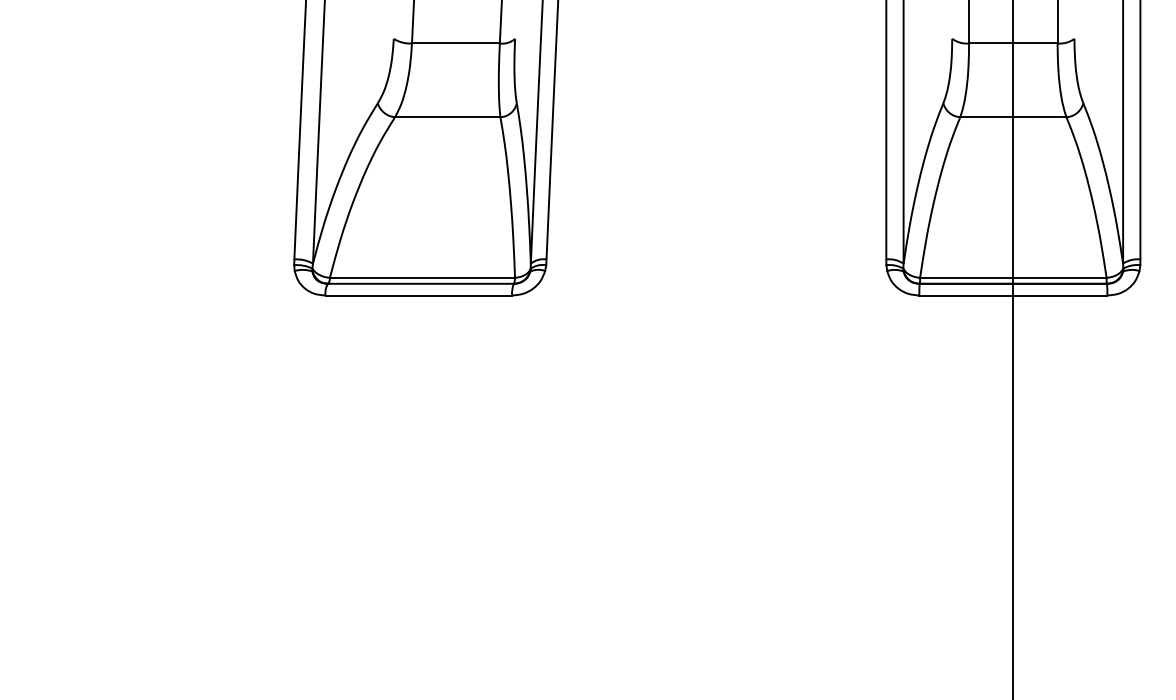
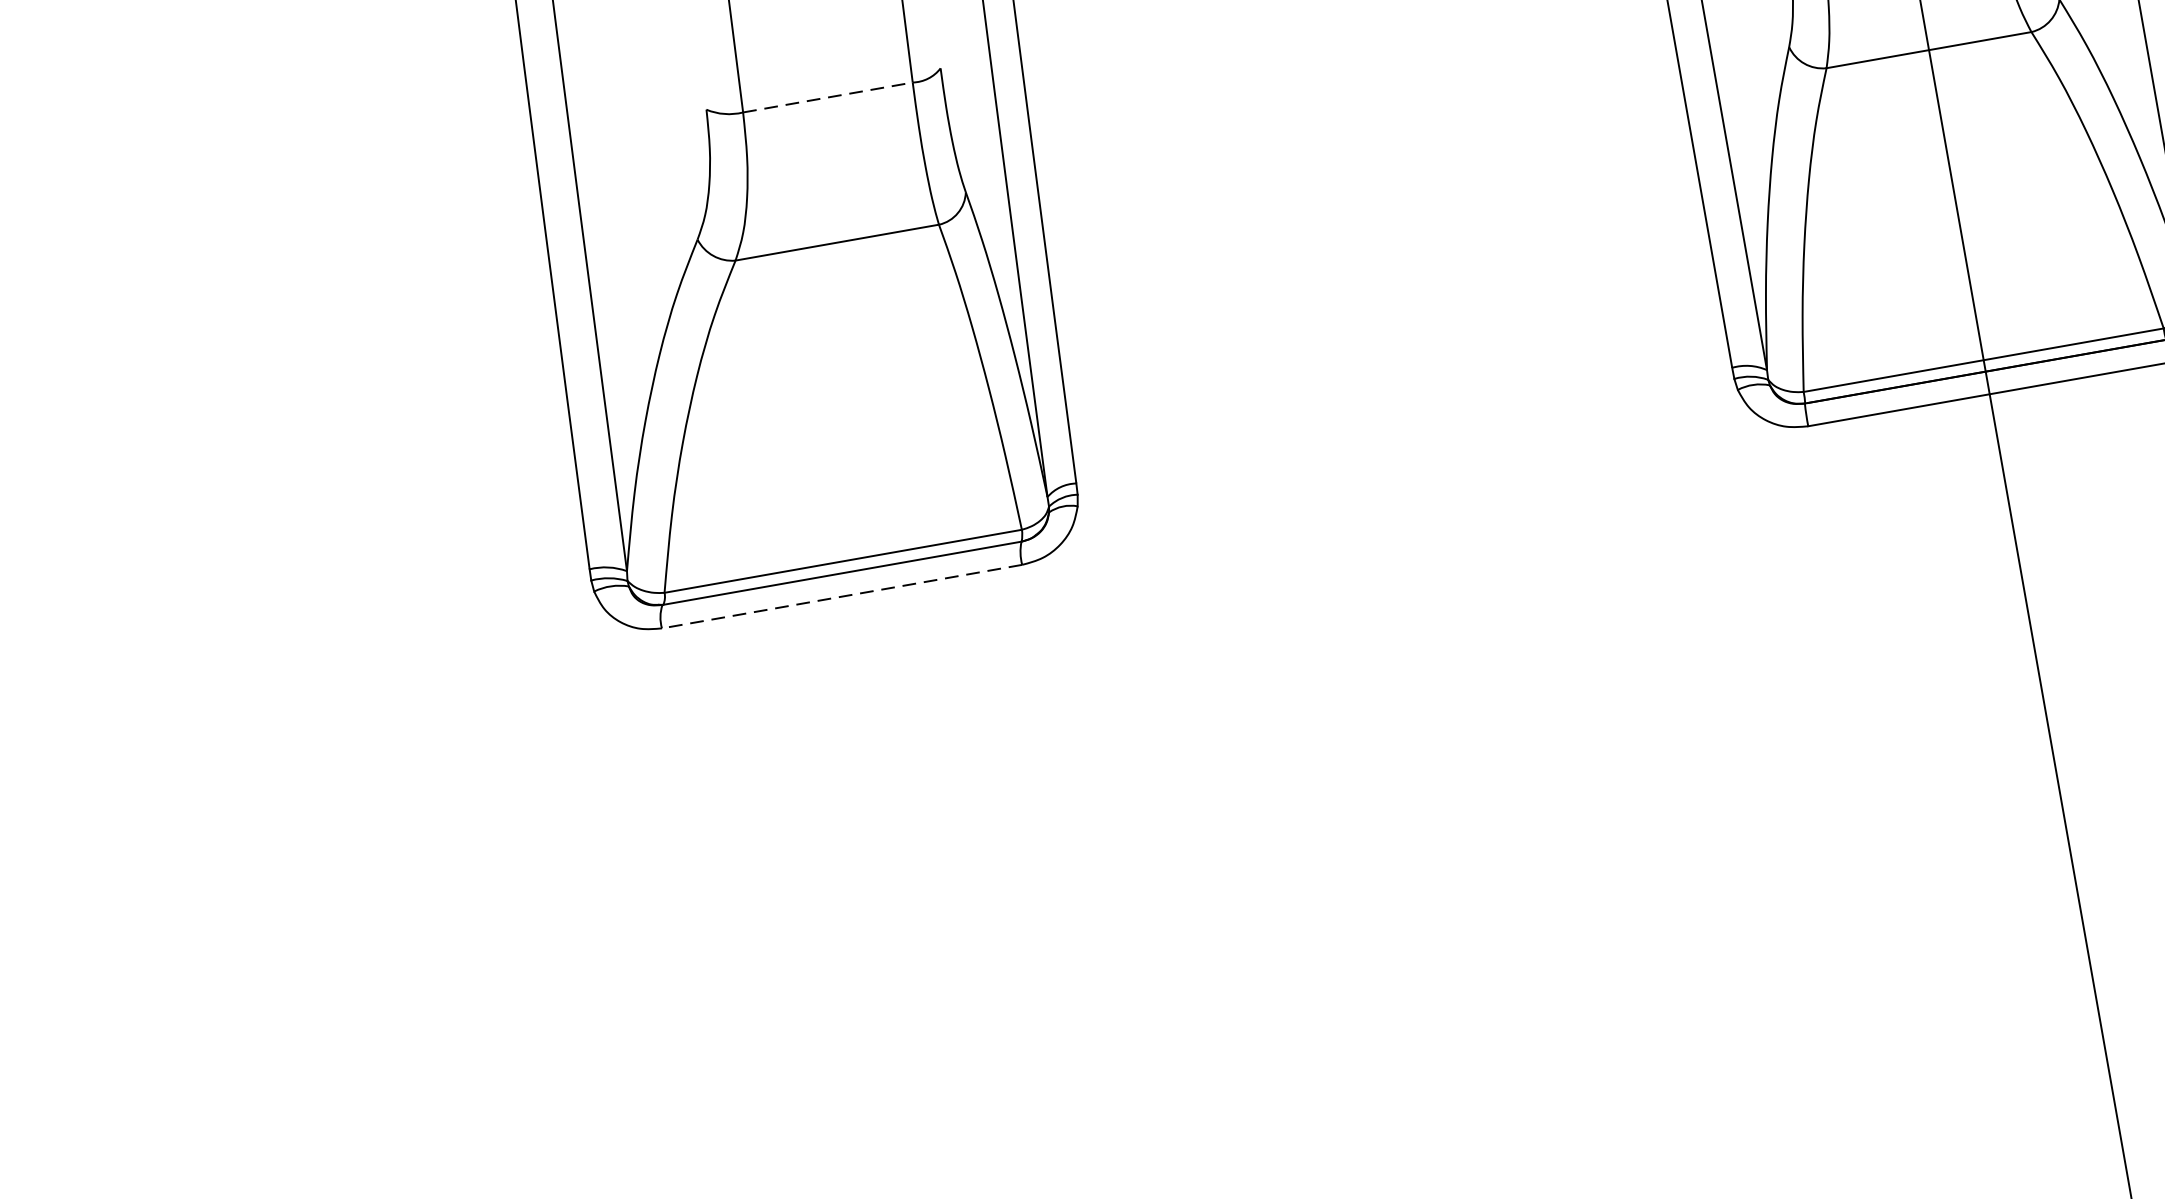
line: (455, 43) -> (827, 97), solid -> dashed
line: (418, 295) -> (841, 596), solid -> dashed

